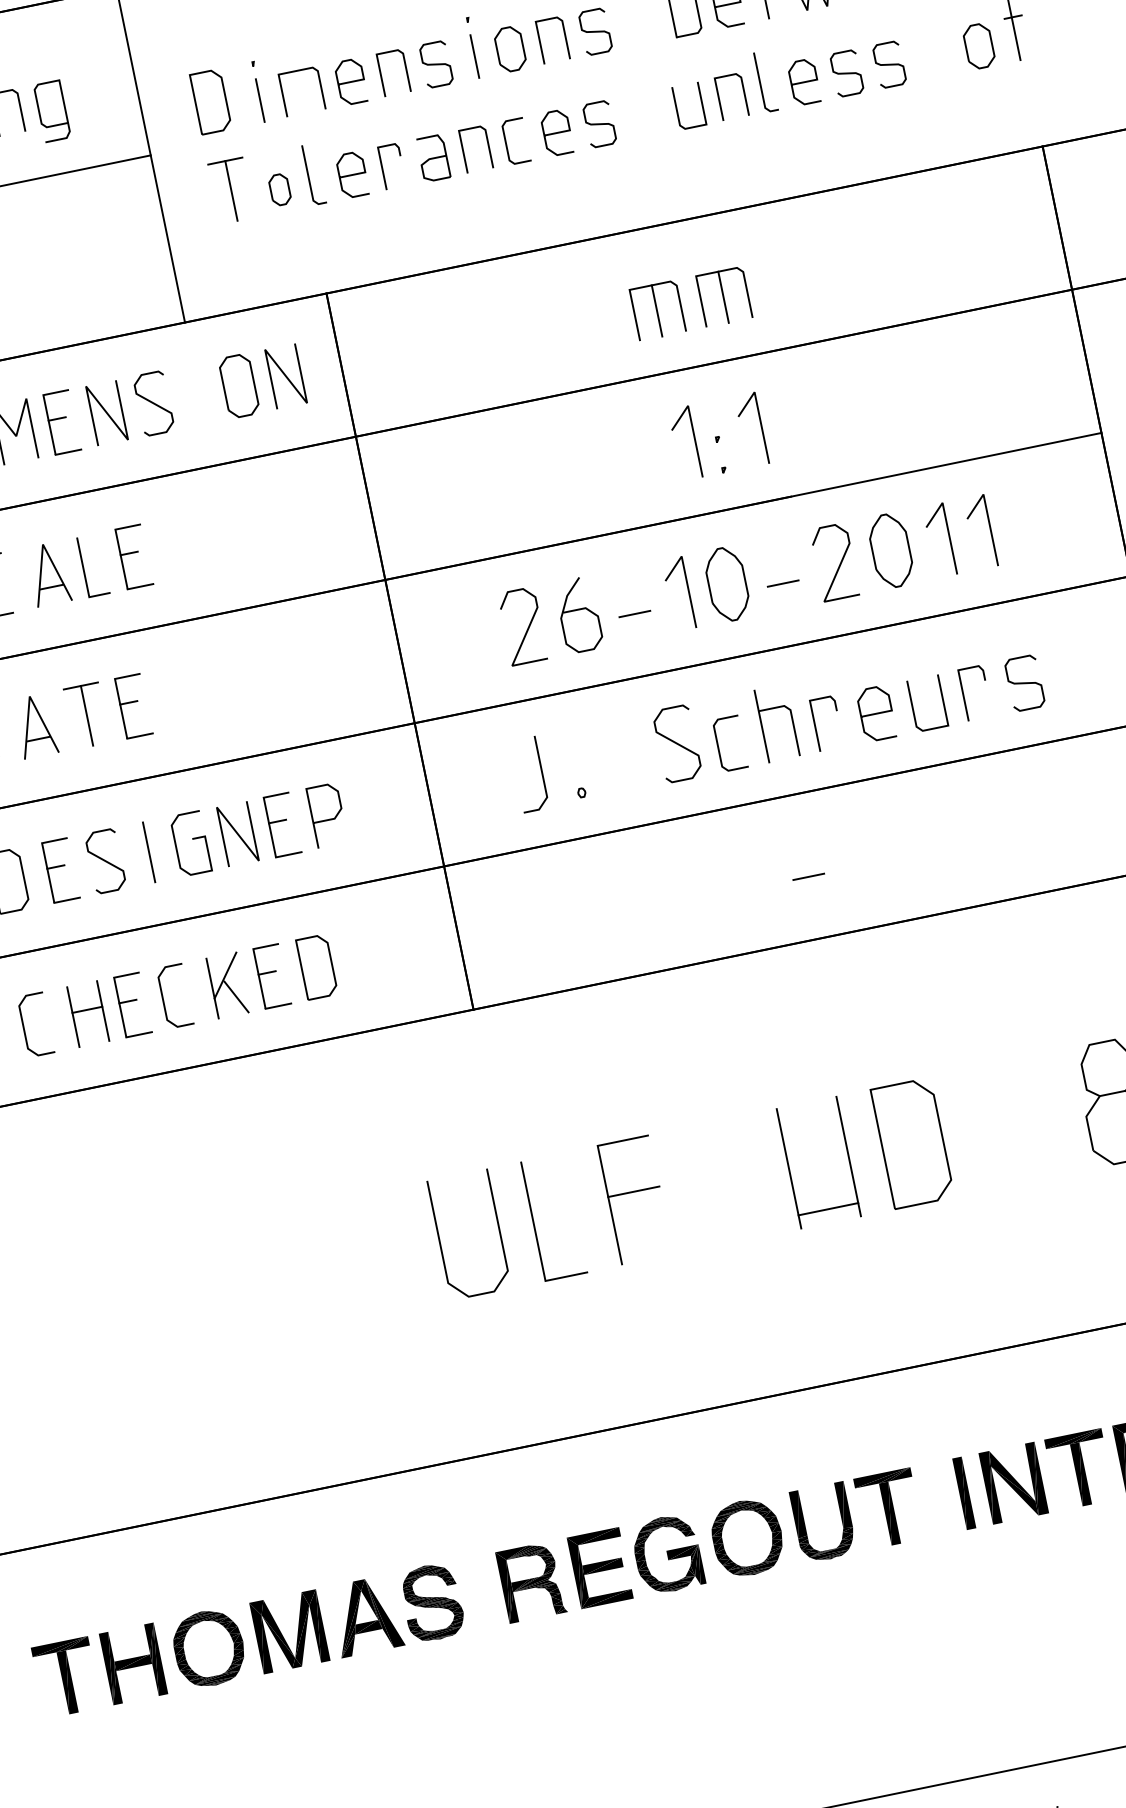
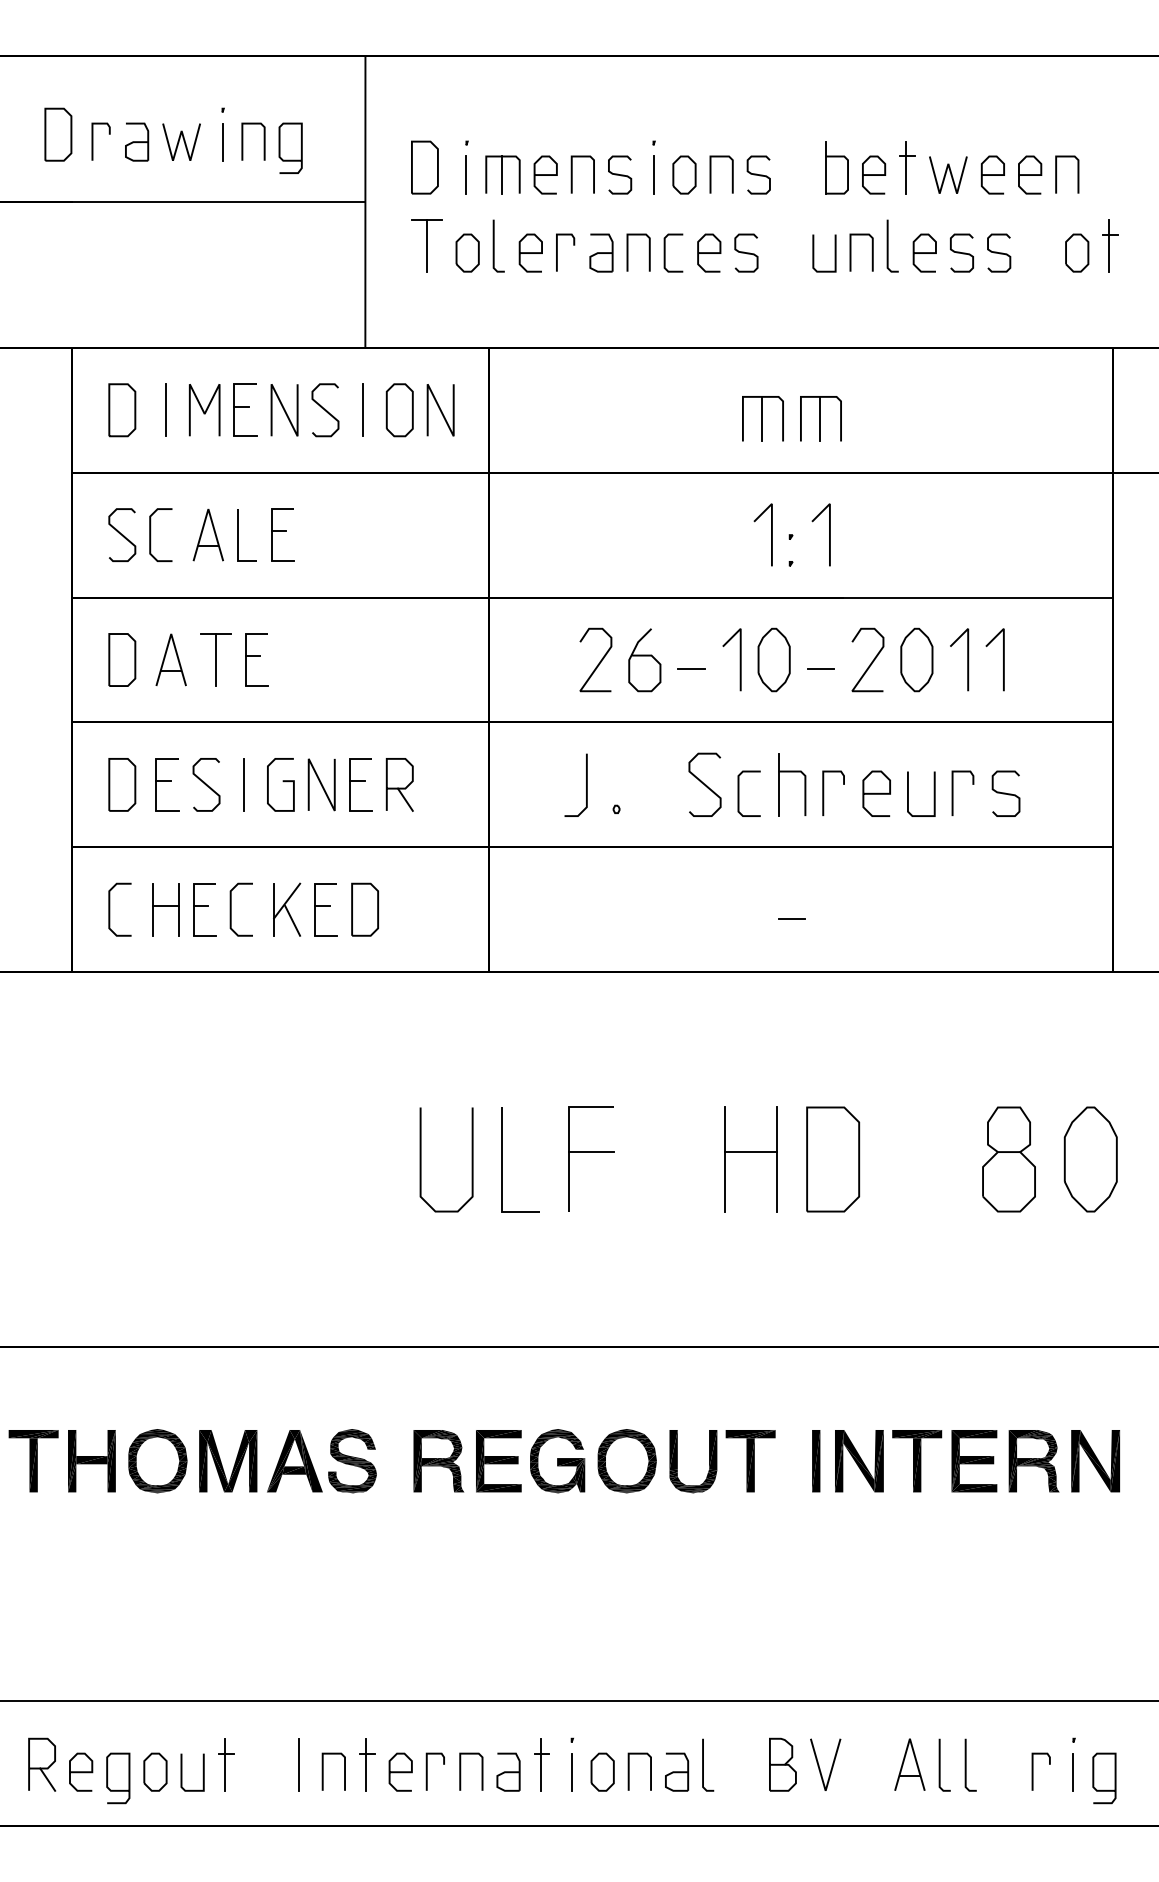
line: (301, 91) -> (502, 174), added
part: (279, 189) -> (467, 252), size x1.43
line: (197, 394) -> (363, 410), added
line: (336, 831) -> (404, 799), added
line: (828, 1209) -> (751, 1152), moved

